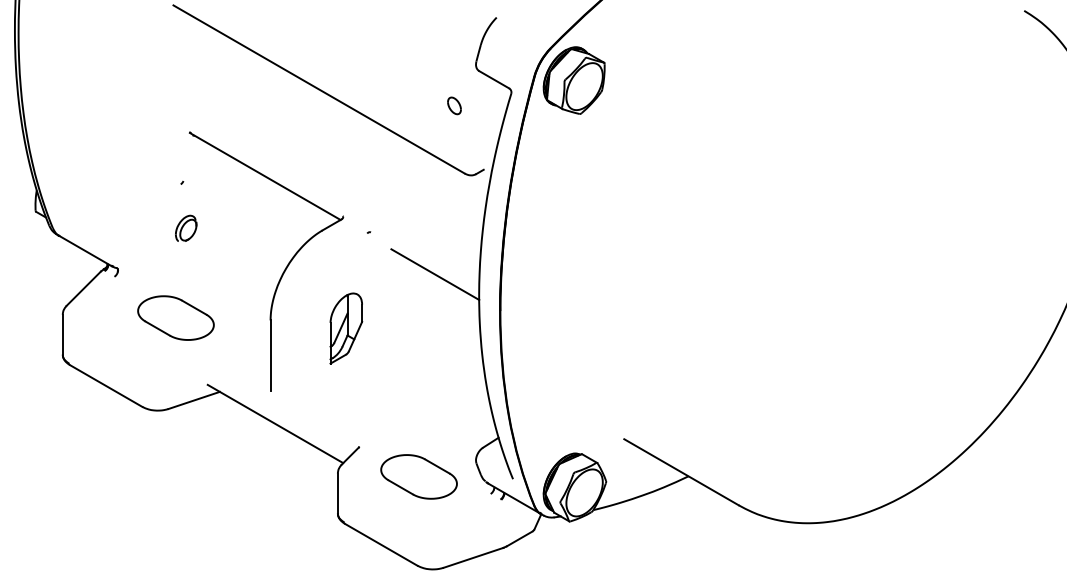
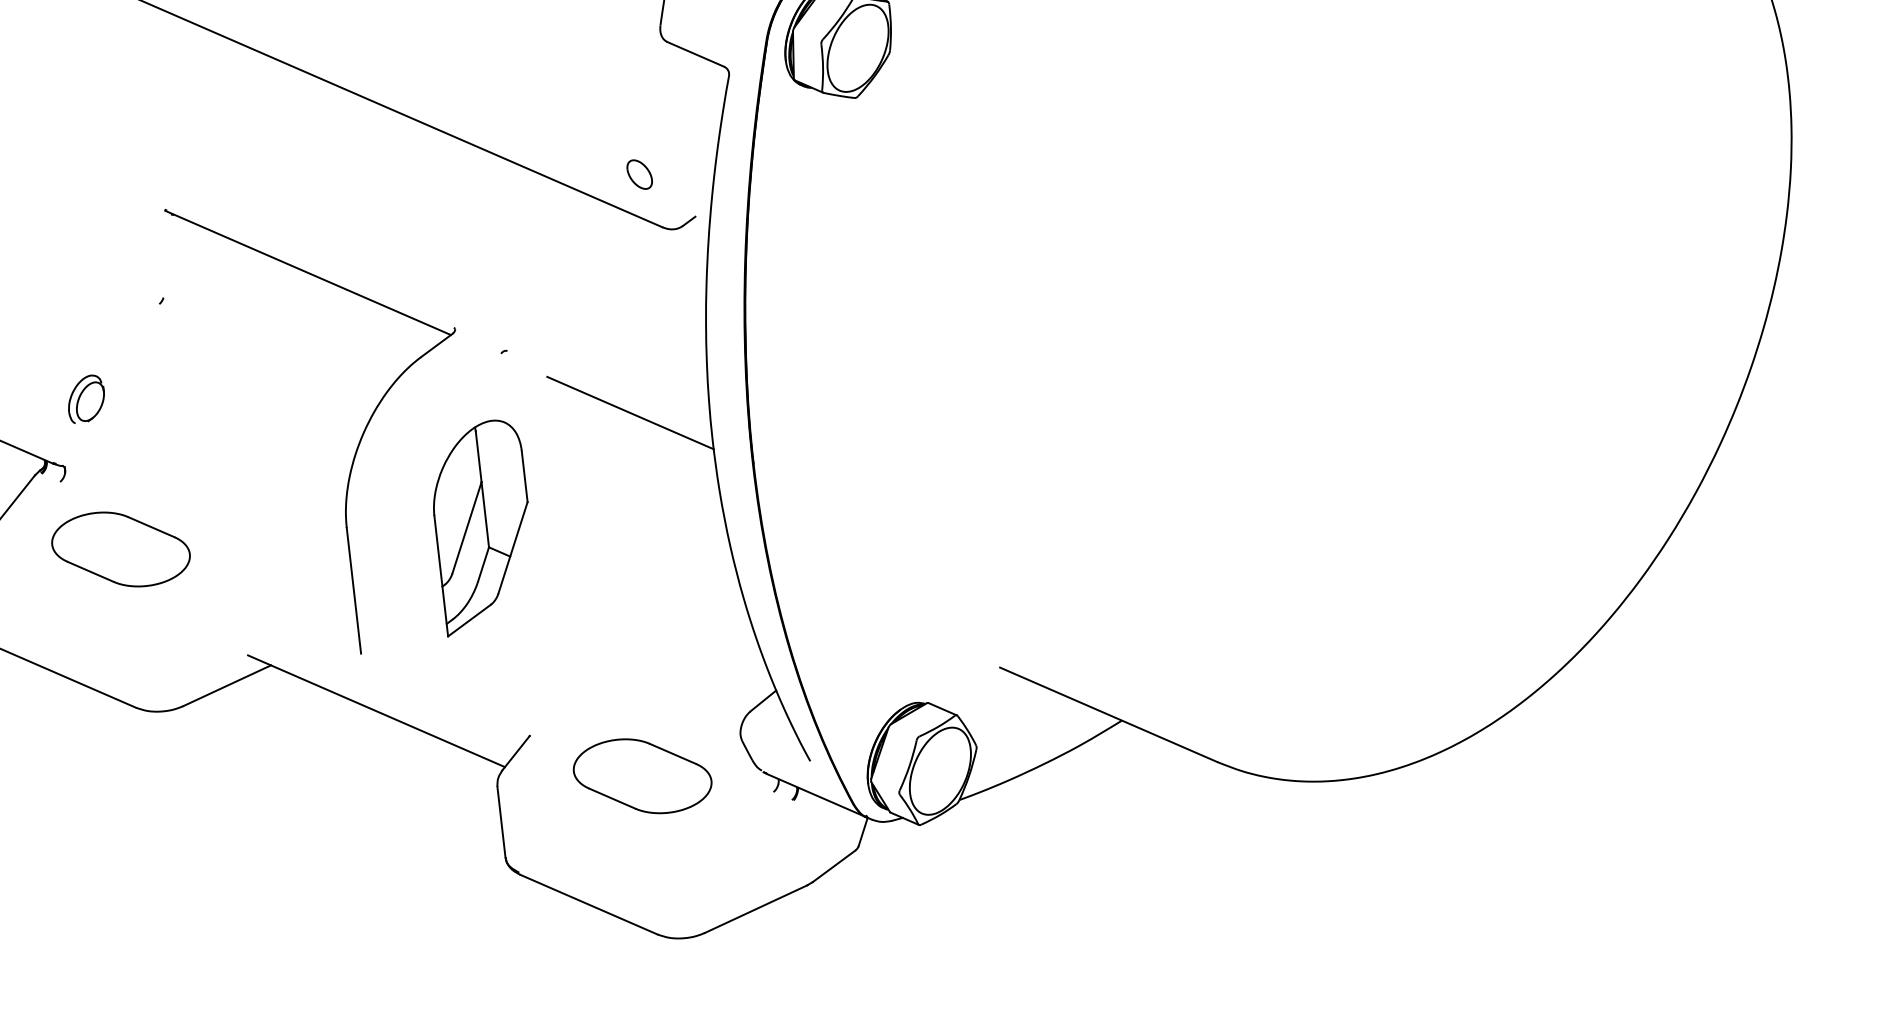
part: (454, 105) -> (639, 173), moved
part: (186, 227) -> (86, 397), moved
part: (175, 317) -> (120, 548), moved
part: (346, 328) -> (483, 526), size x1.67

